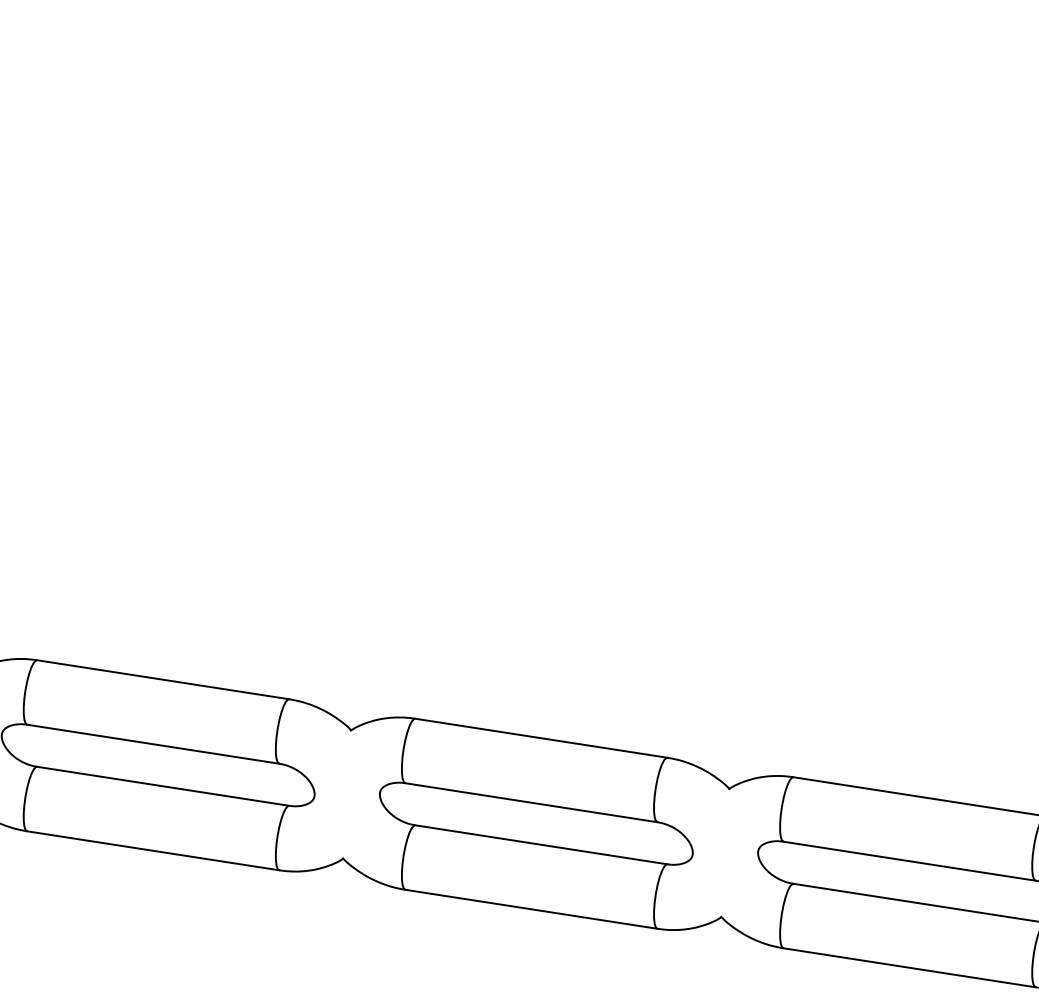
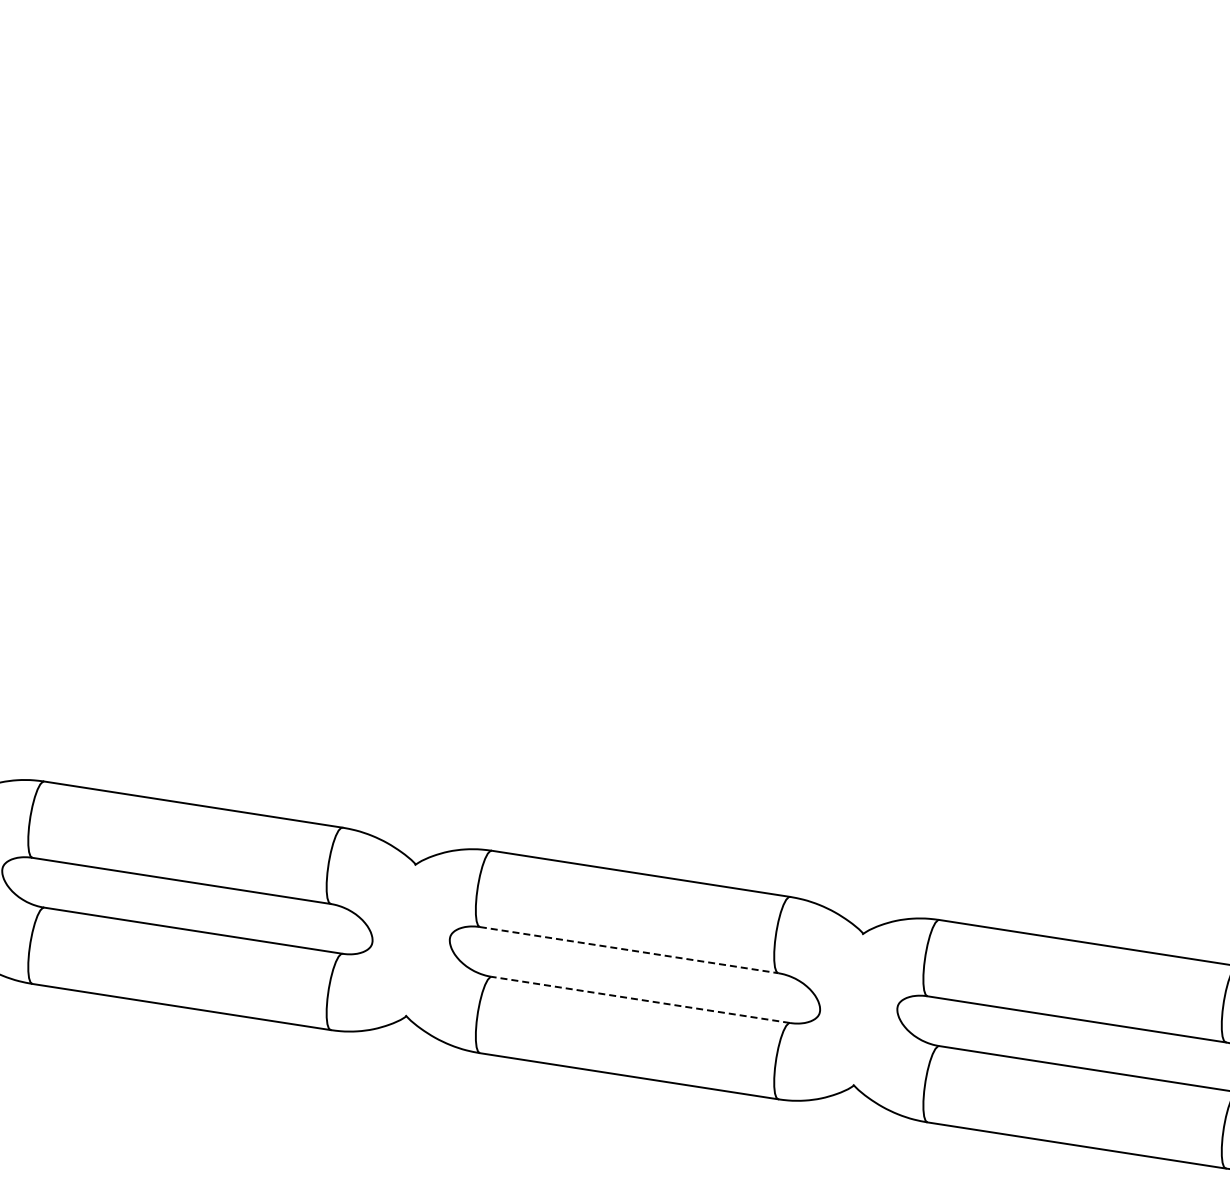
line: (531, 803) -> (629, 950), solid -> dashed
line: (541, 844) -> (640, 999), solid -> dashed

